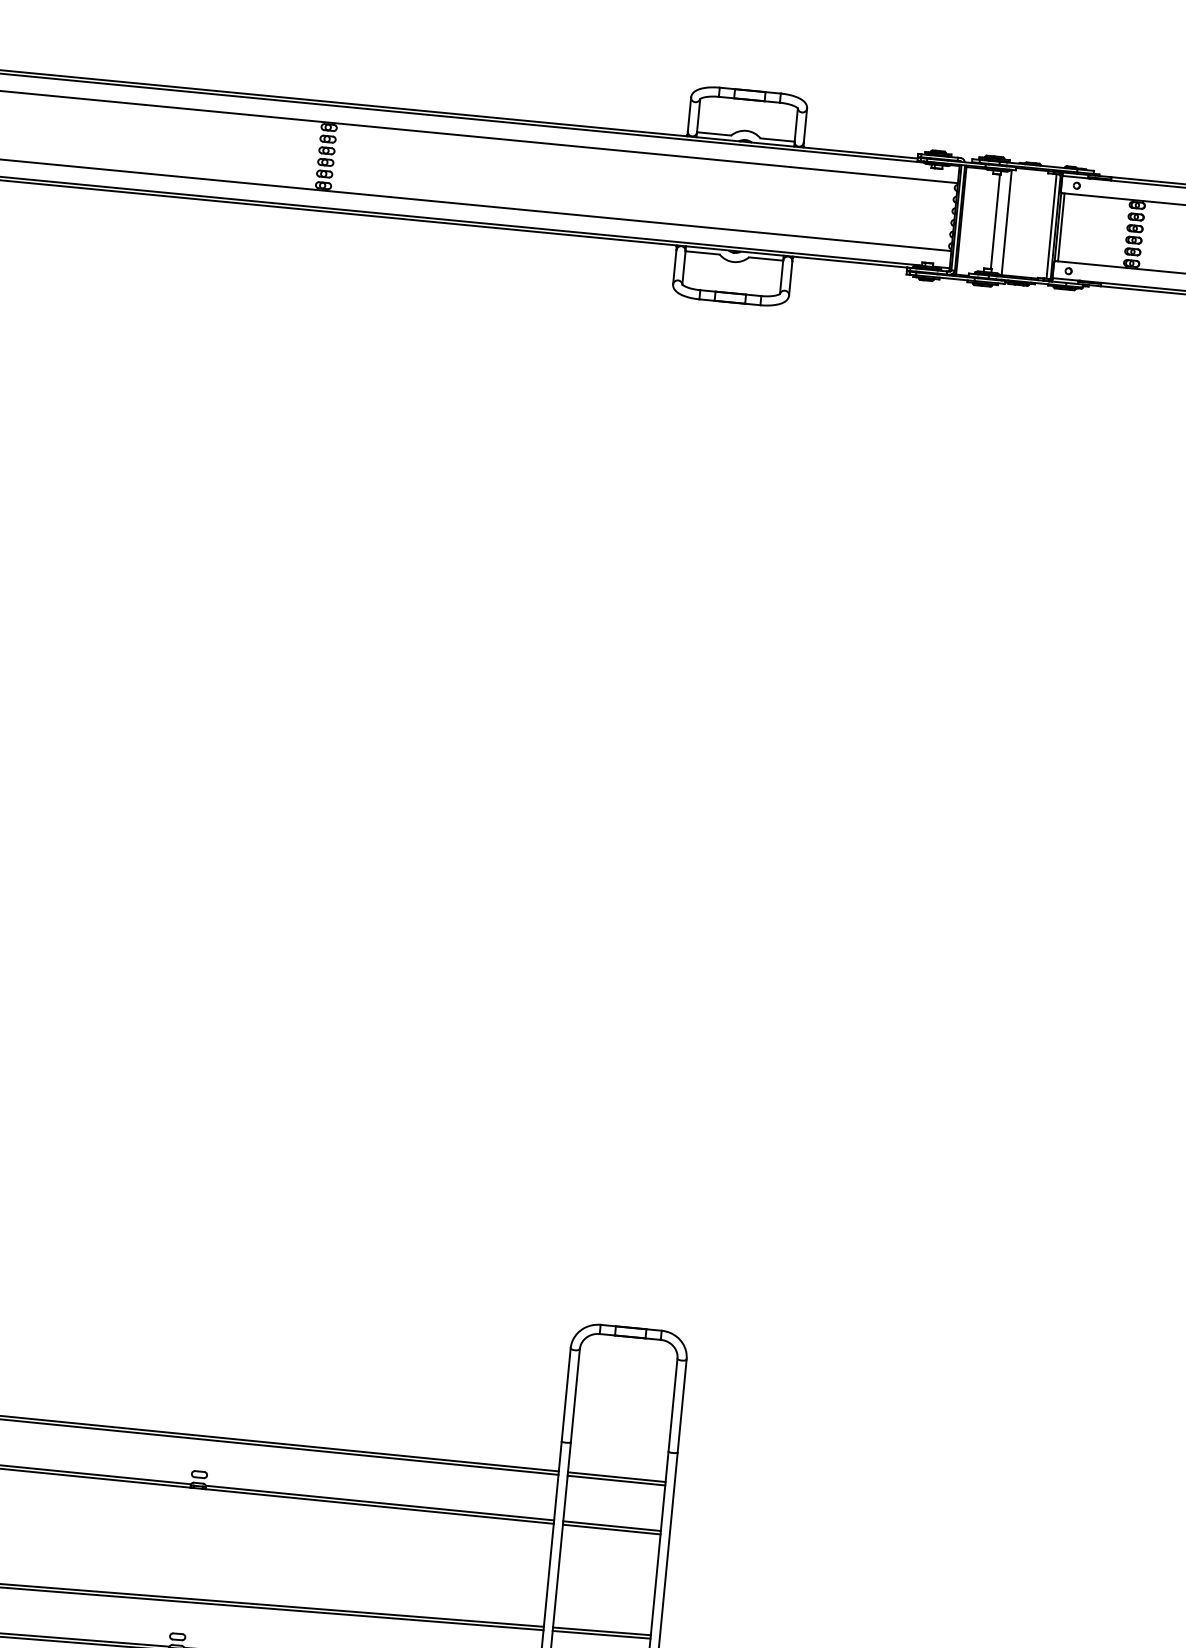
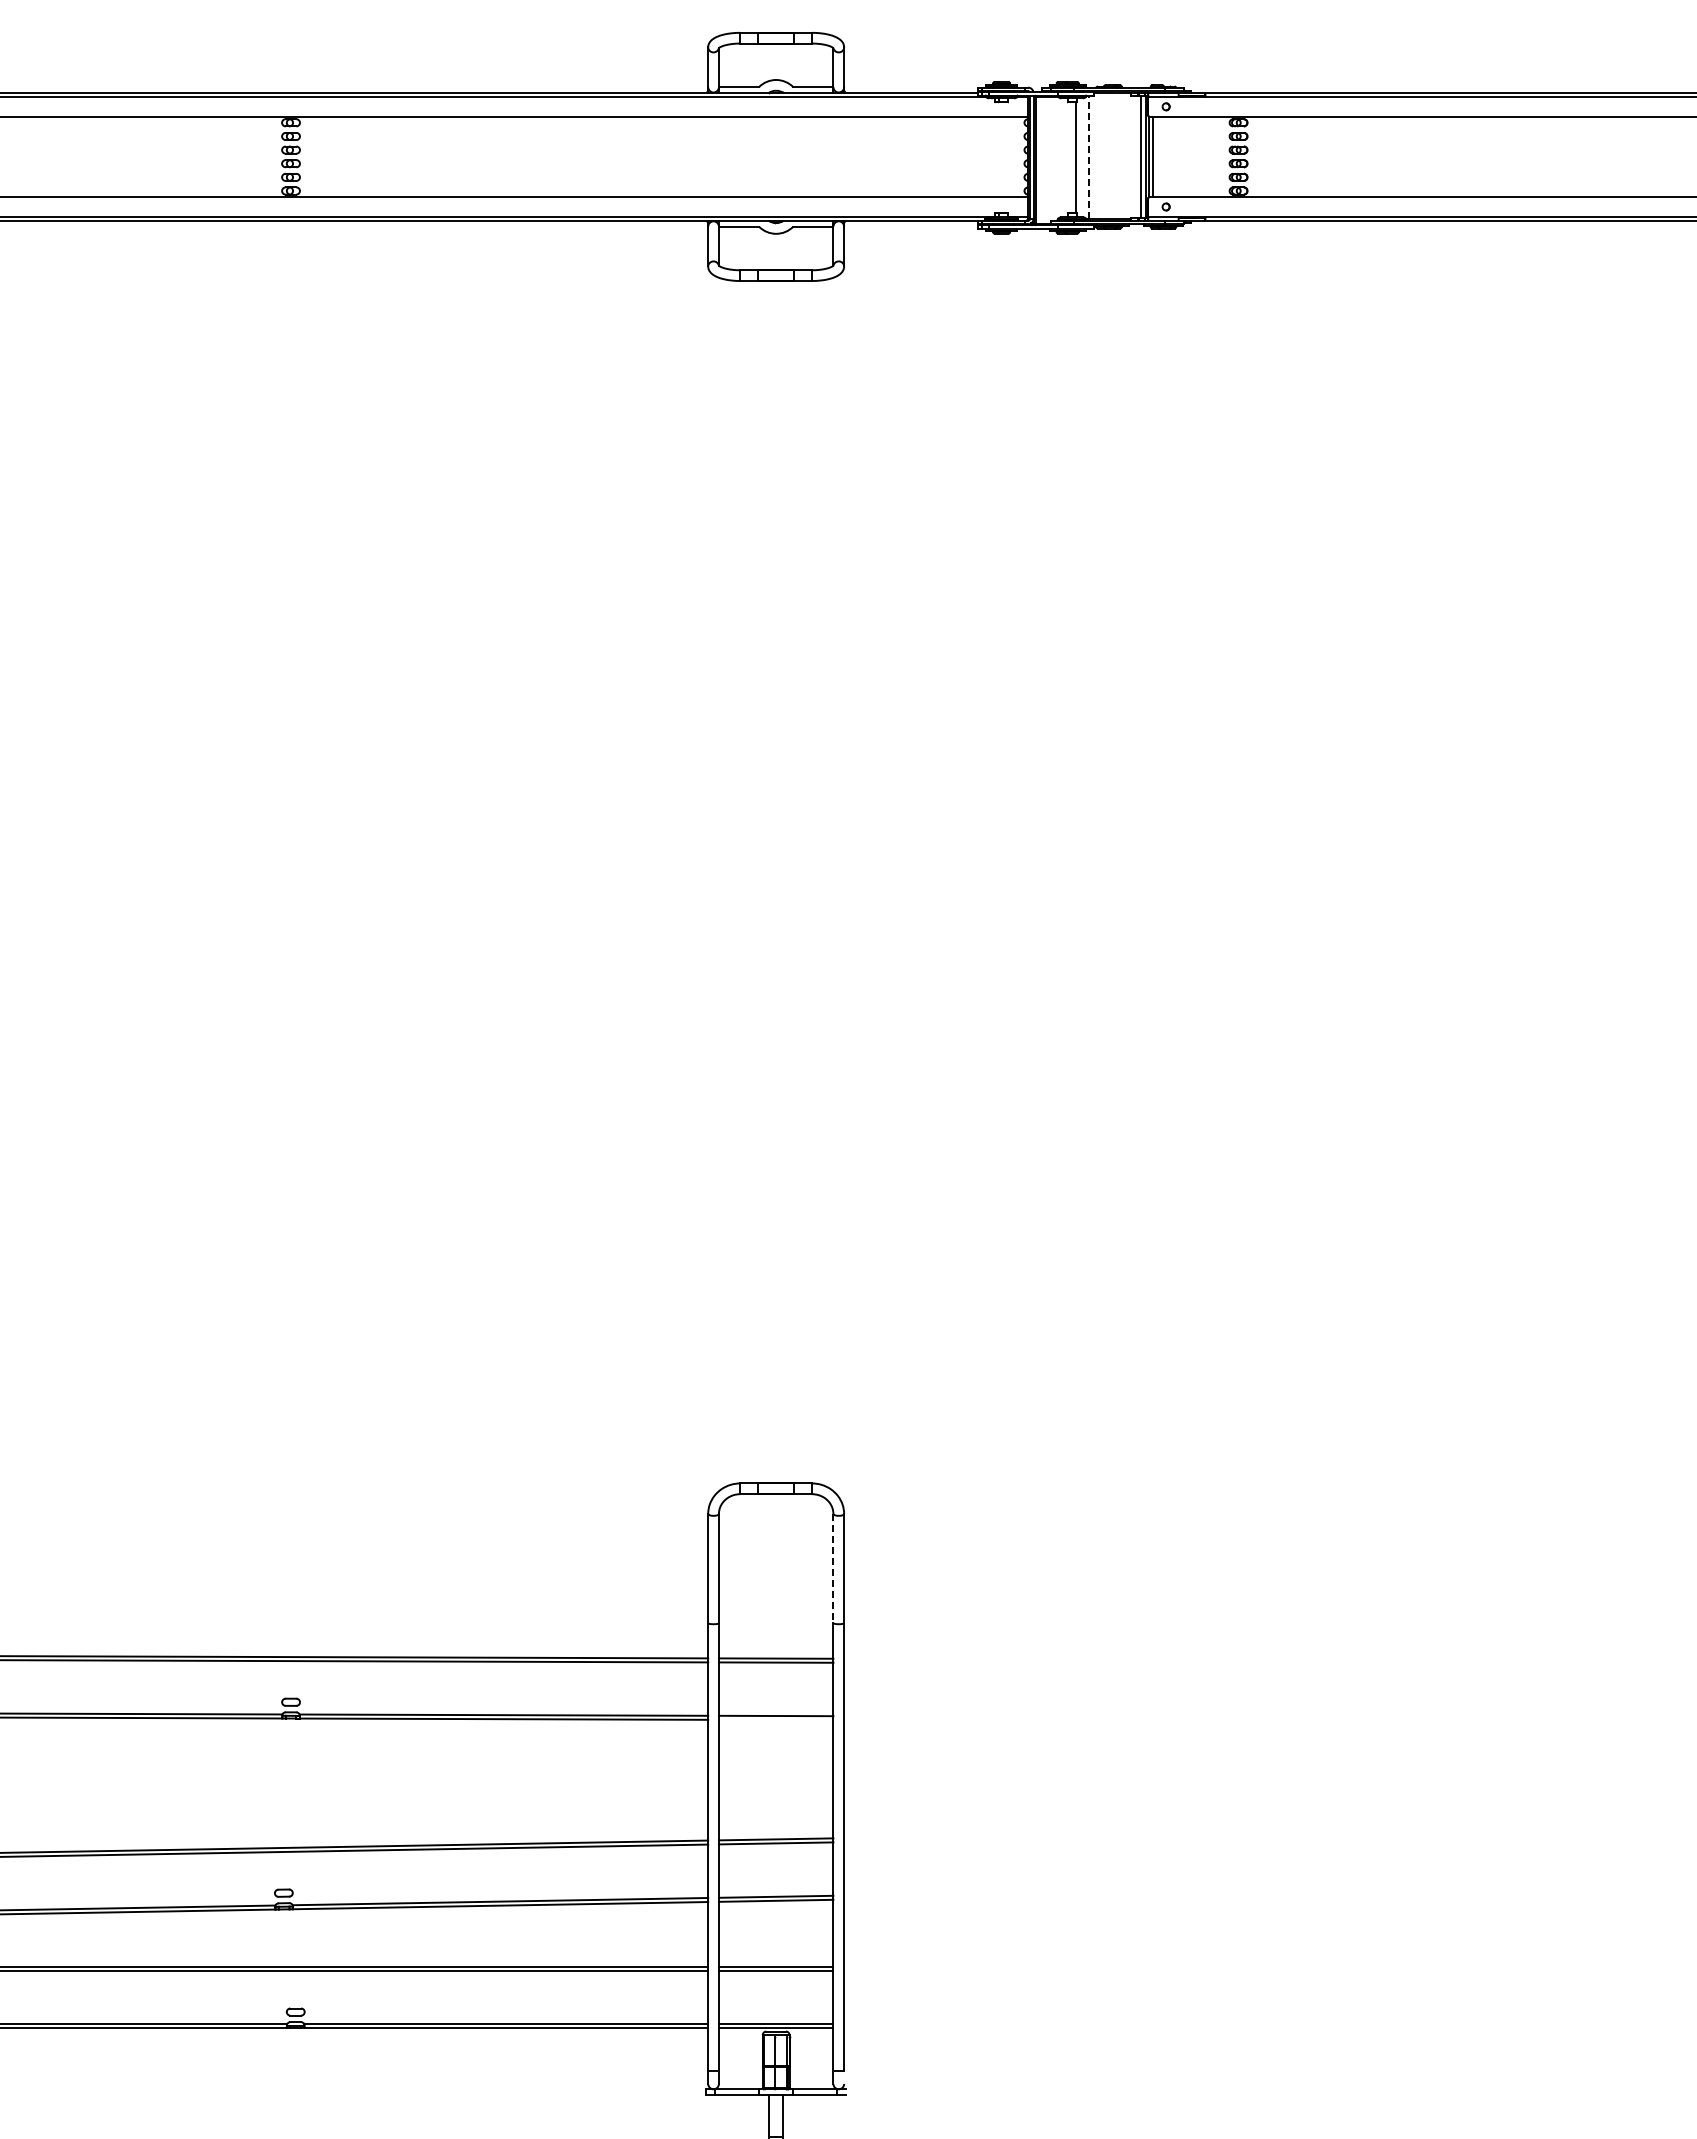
line: (1006, 222) -> (1088, 157), solid -> dashed
line: (673, 1405) -> (833, 1568), solid -> dashed
line: (611, 1529) -> (775, 1719), removed

